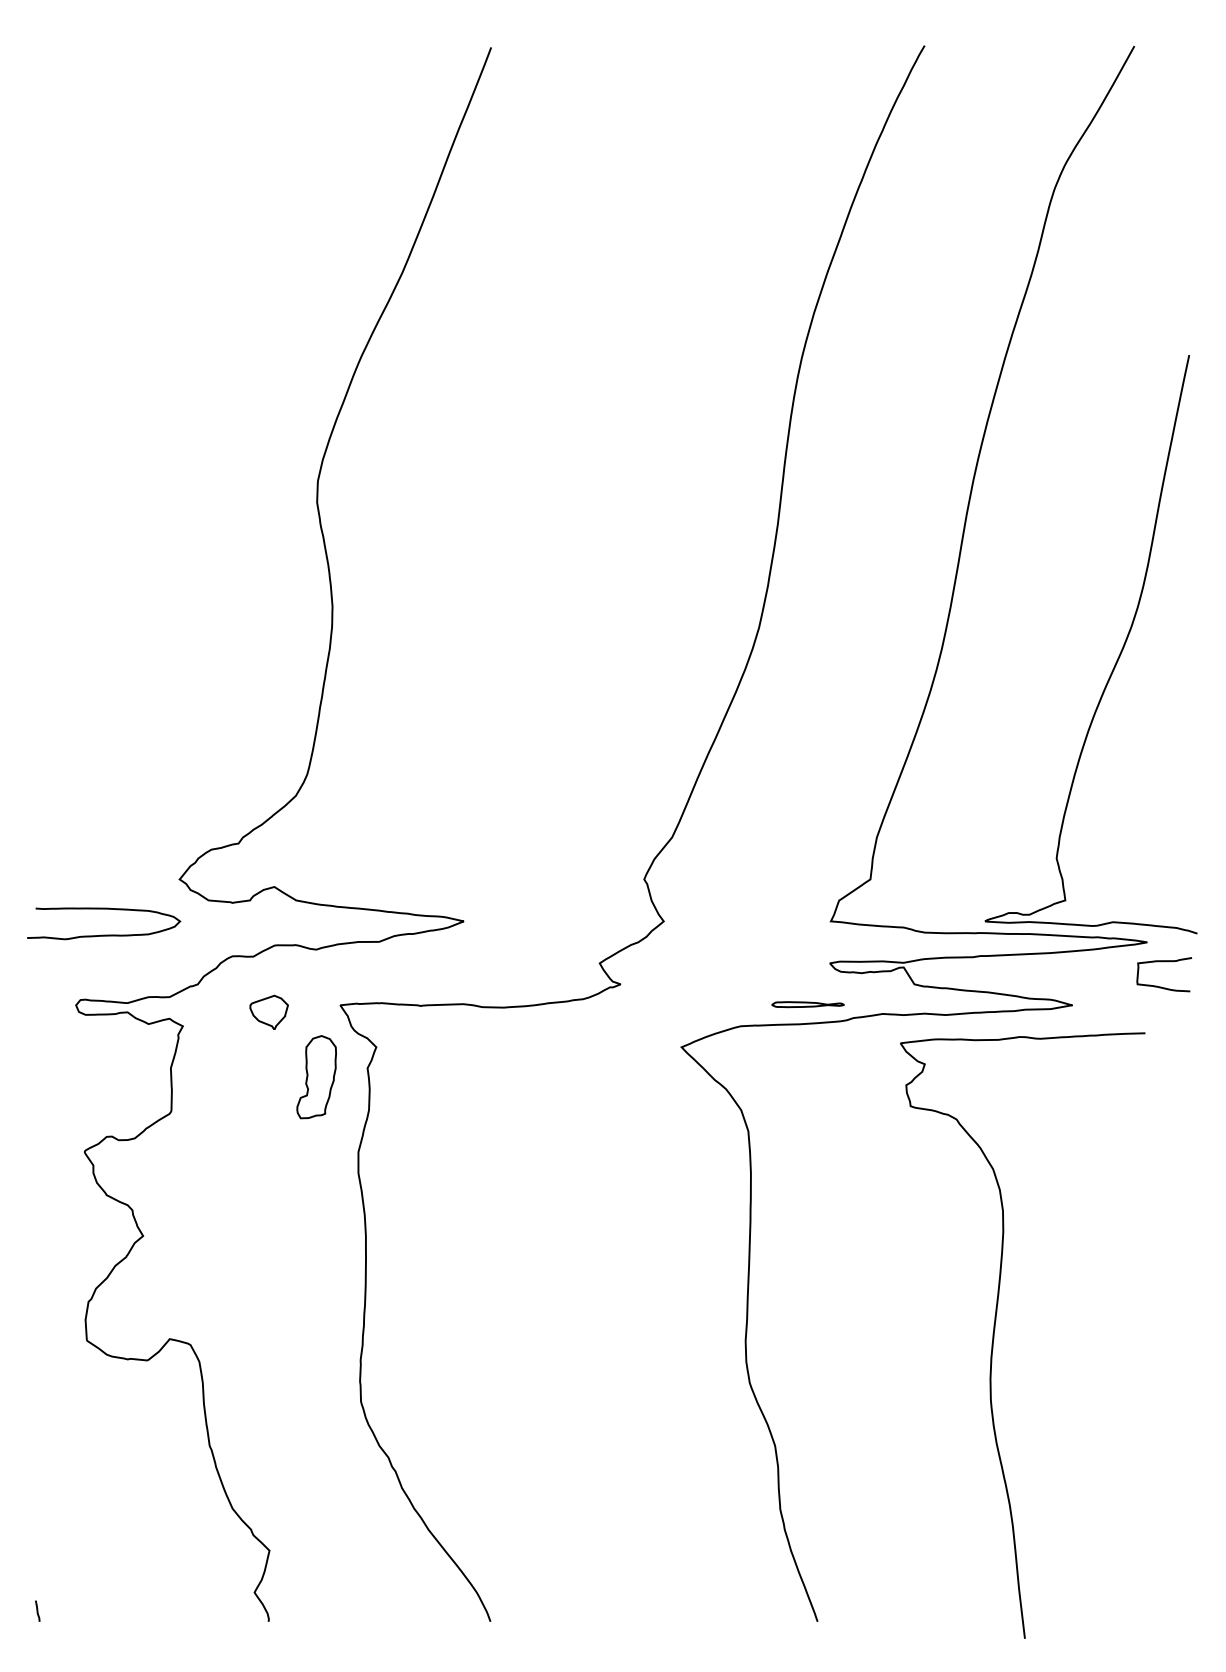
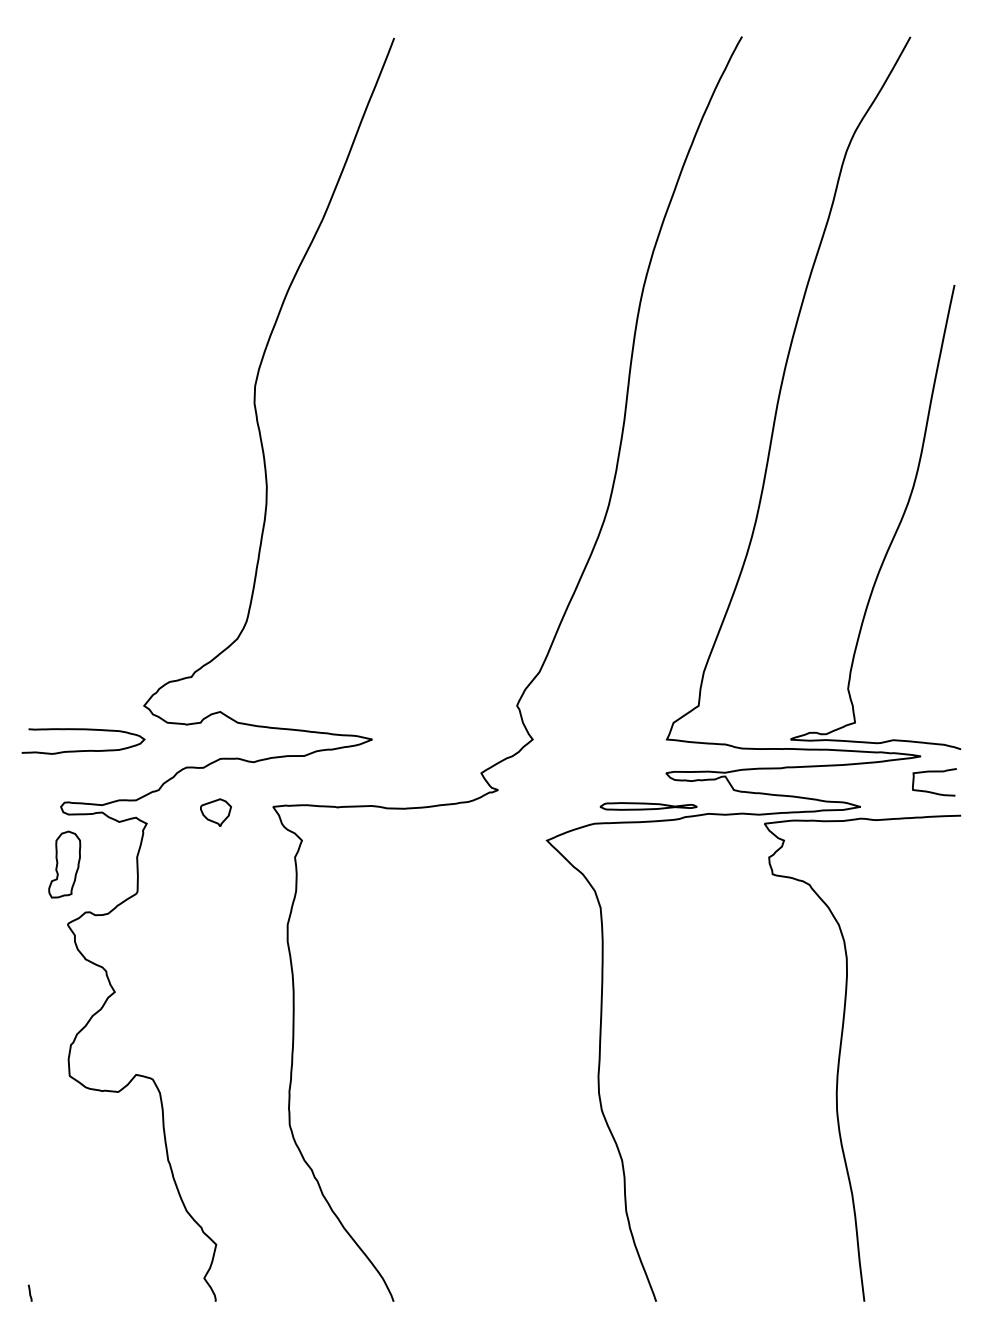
part: (807, 1004) -> (648, 806), size x1.67
part: (316, 1077) -> (64, 864), moved
curve: (995, 1329) -> (840, 1053), moved

